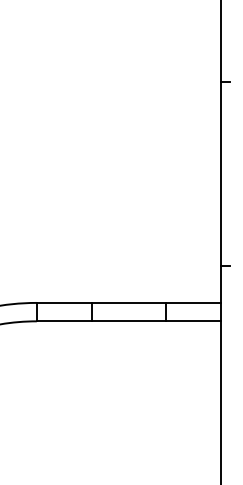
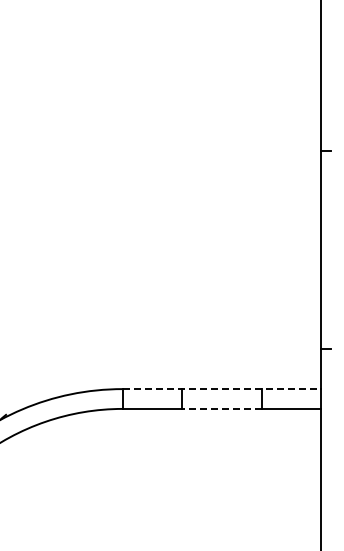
line: (129, 303) -> (222, 389), solid -> dashed
line: (128, 320) -> (221, 408), solid -> dashed

